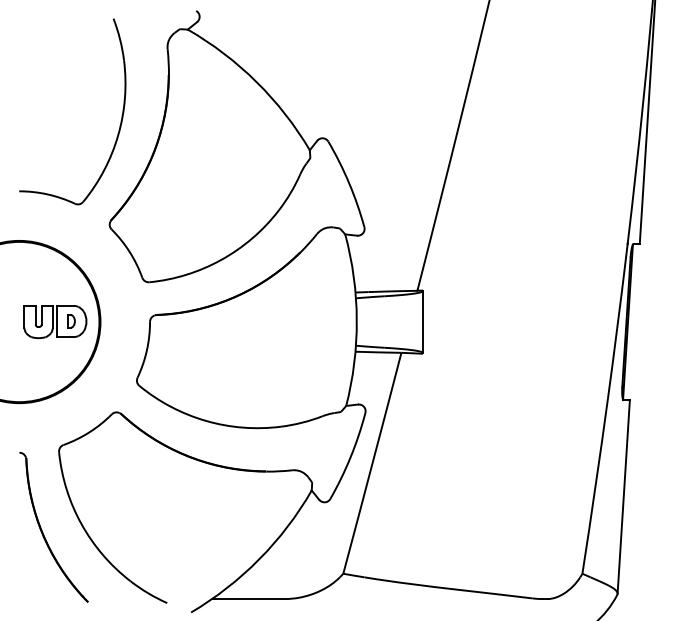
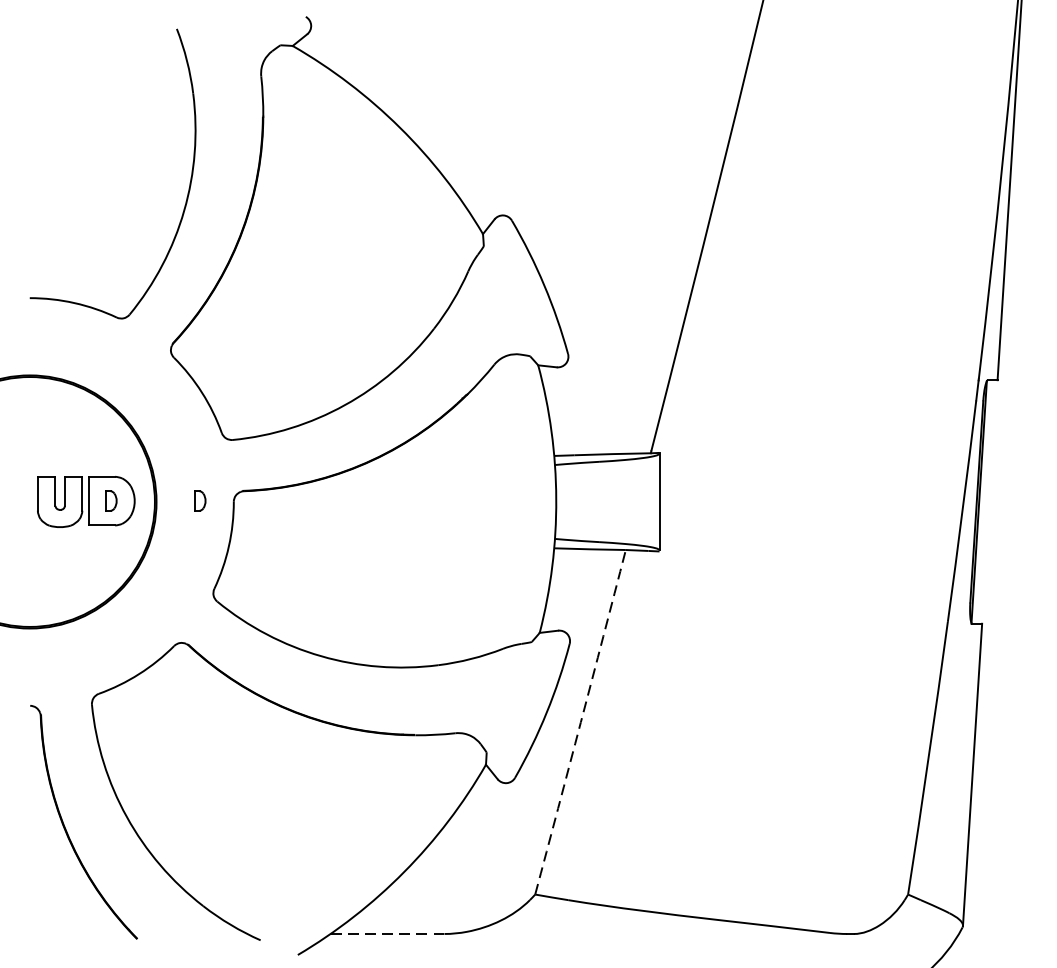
part: (128, 321) -> (200, 501), added
arc: (372, 463) -> (580, 722), solid -> dashed
line: (249, 599) -> (388, 934), solid -> dashed

